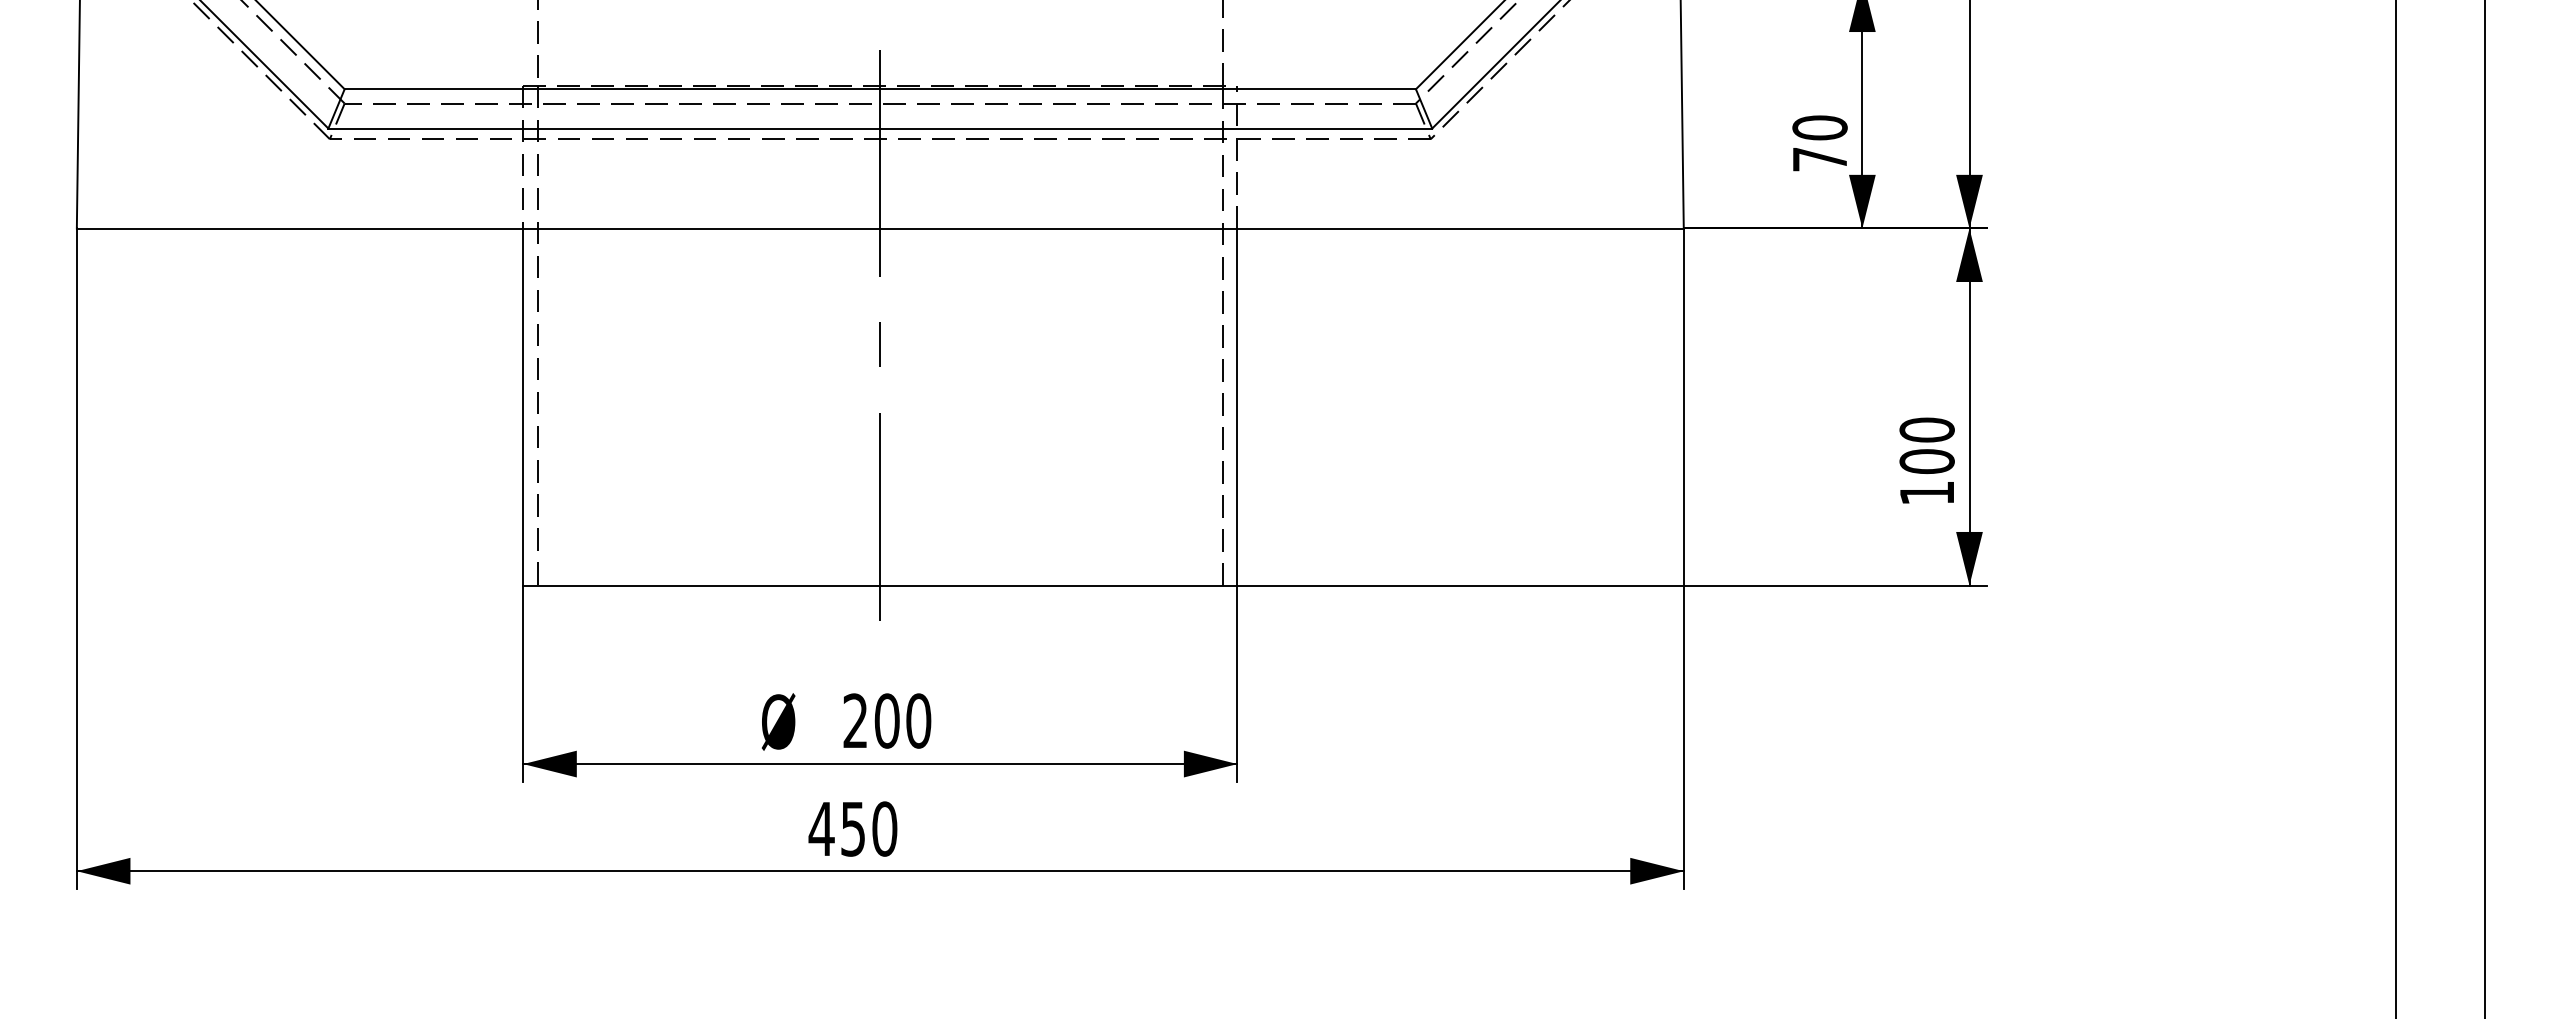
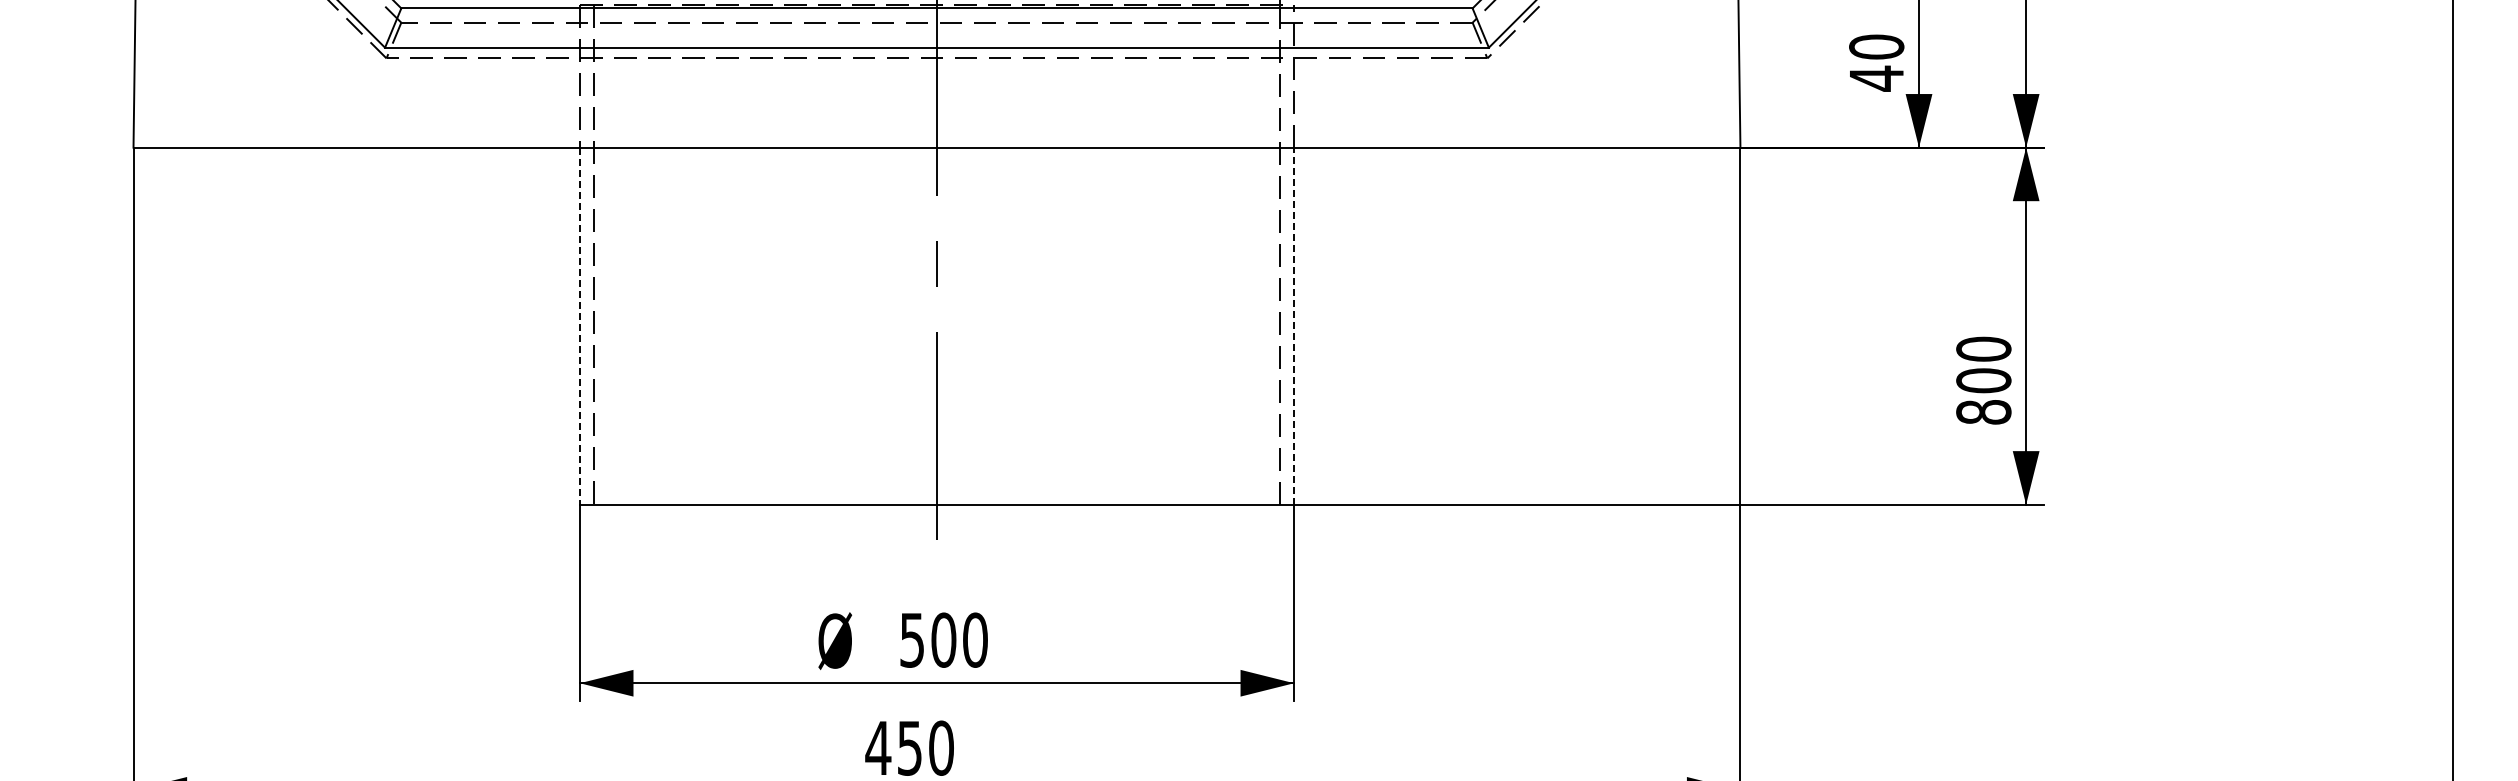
text: (1819, 159) -> (1876, 78), 70 -> 40
line: (523, 407) -> (580, 326), solid -> dashed
line: (1237, 407) -> (1294, 326), solid -> dashed
text: (1926, 492) -> (1983, 411), 100 -> 800
text: (855, 720) -> (912, 639), 200 -> 500

